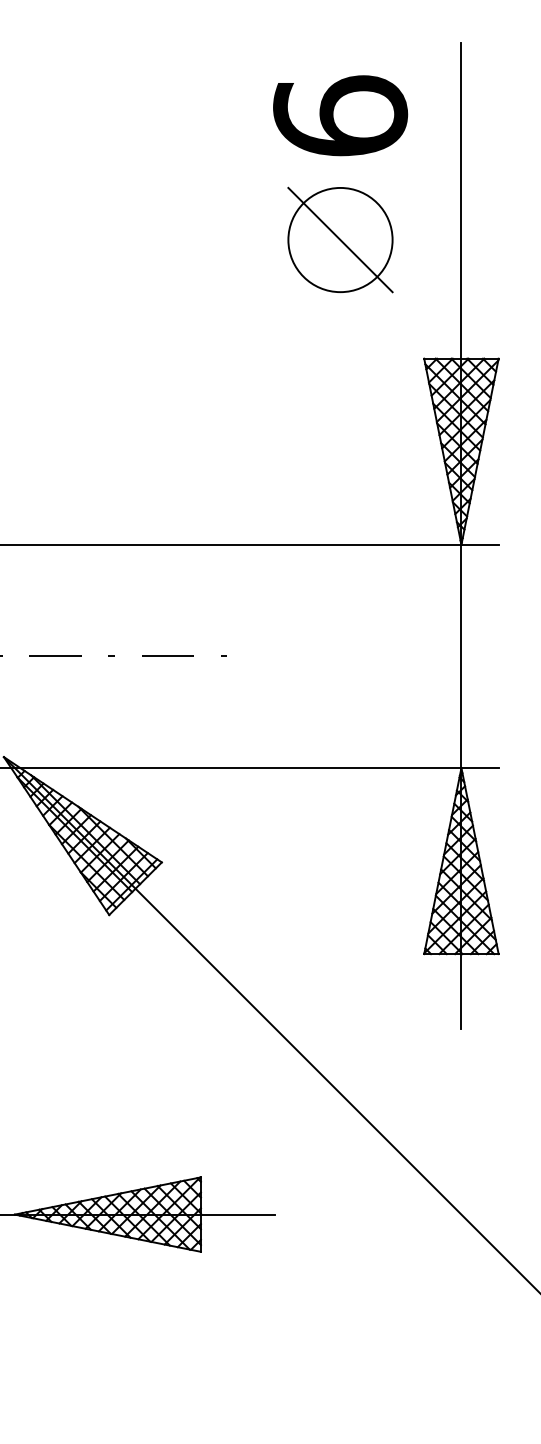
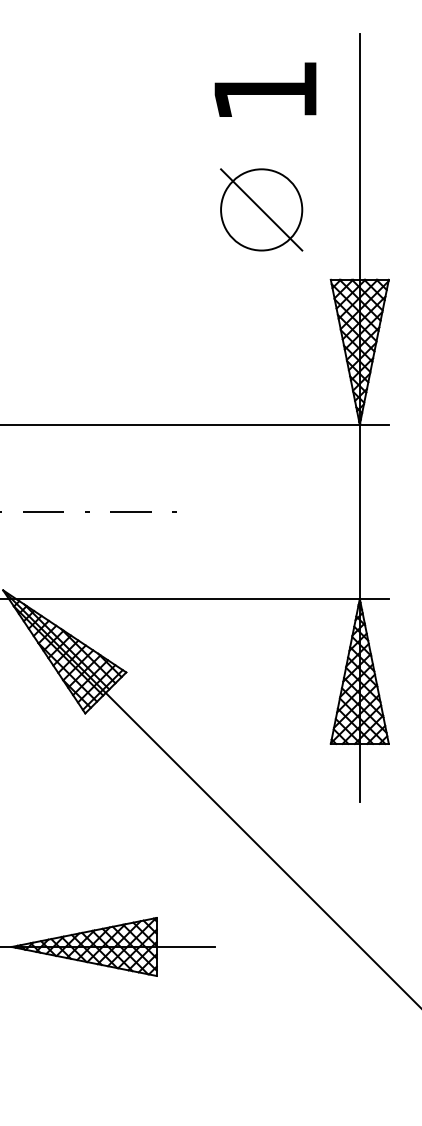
text: (340, 115) -> (265, 90), 6 -> 1
part: (340, 239) -> (261, 209), moved

